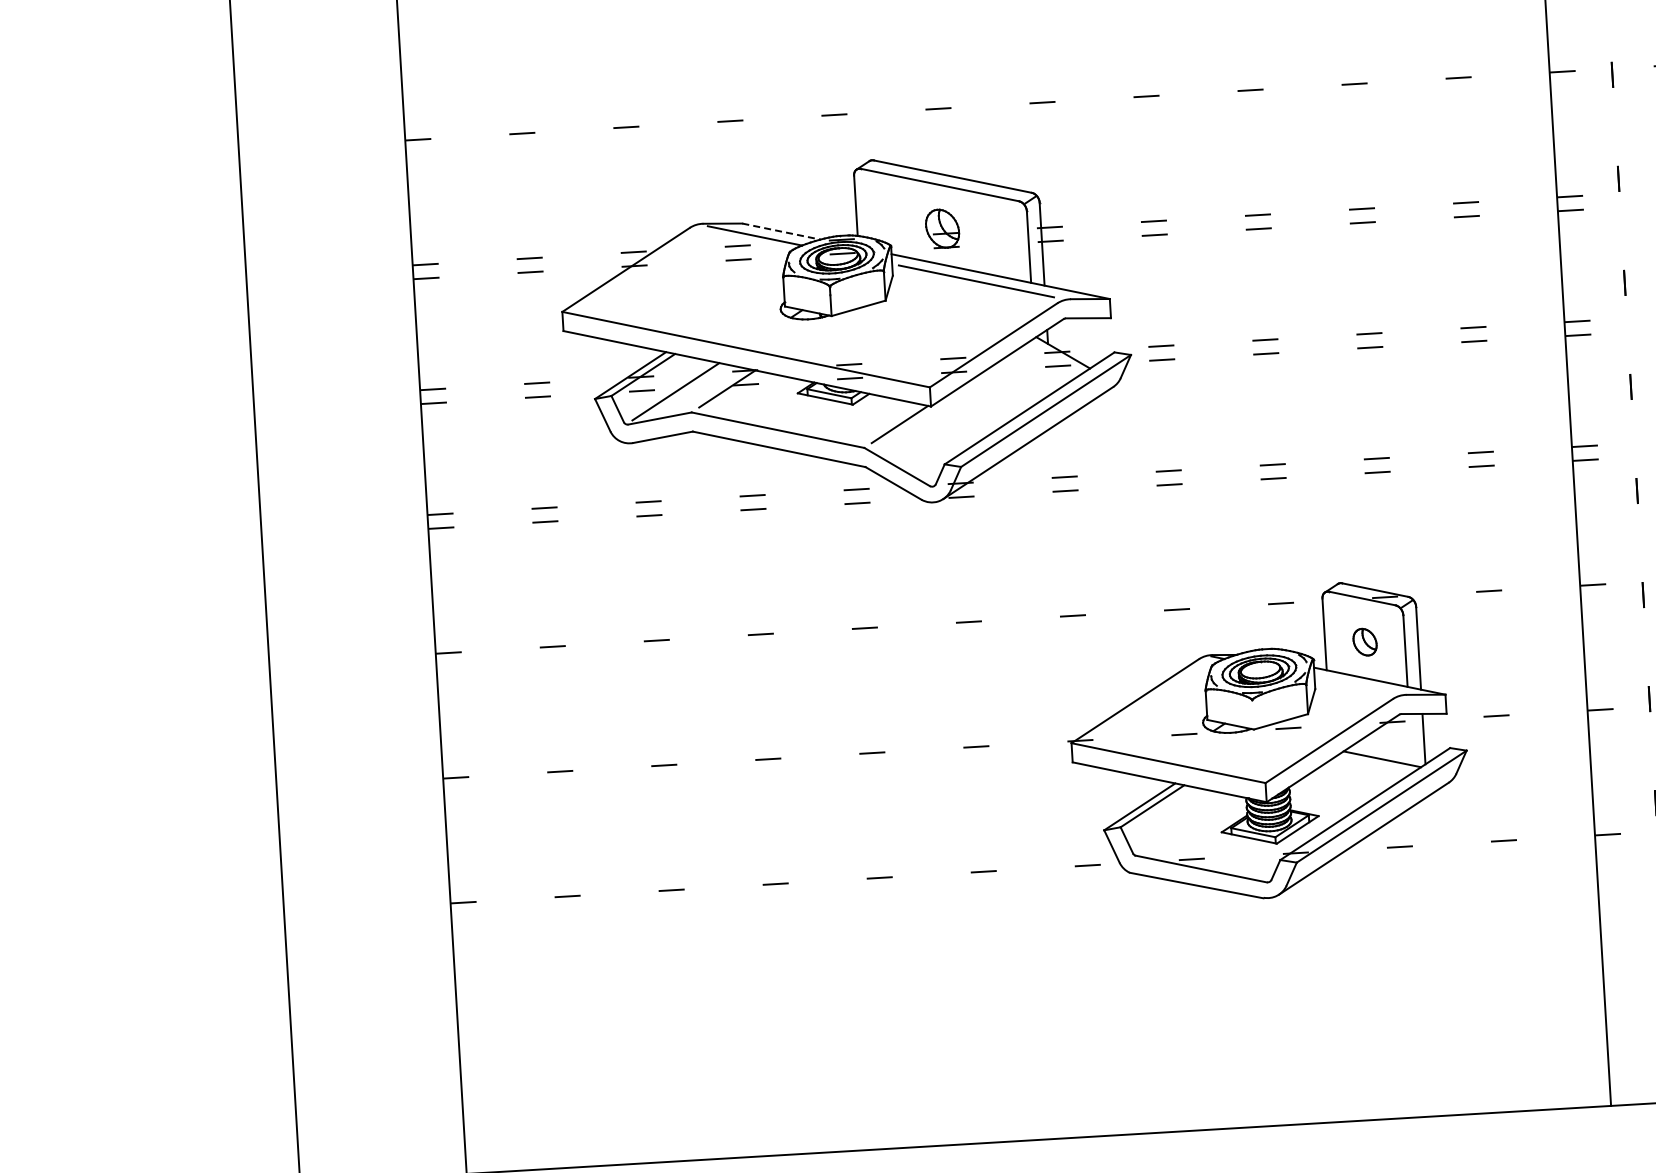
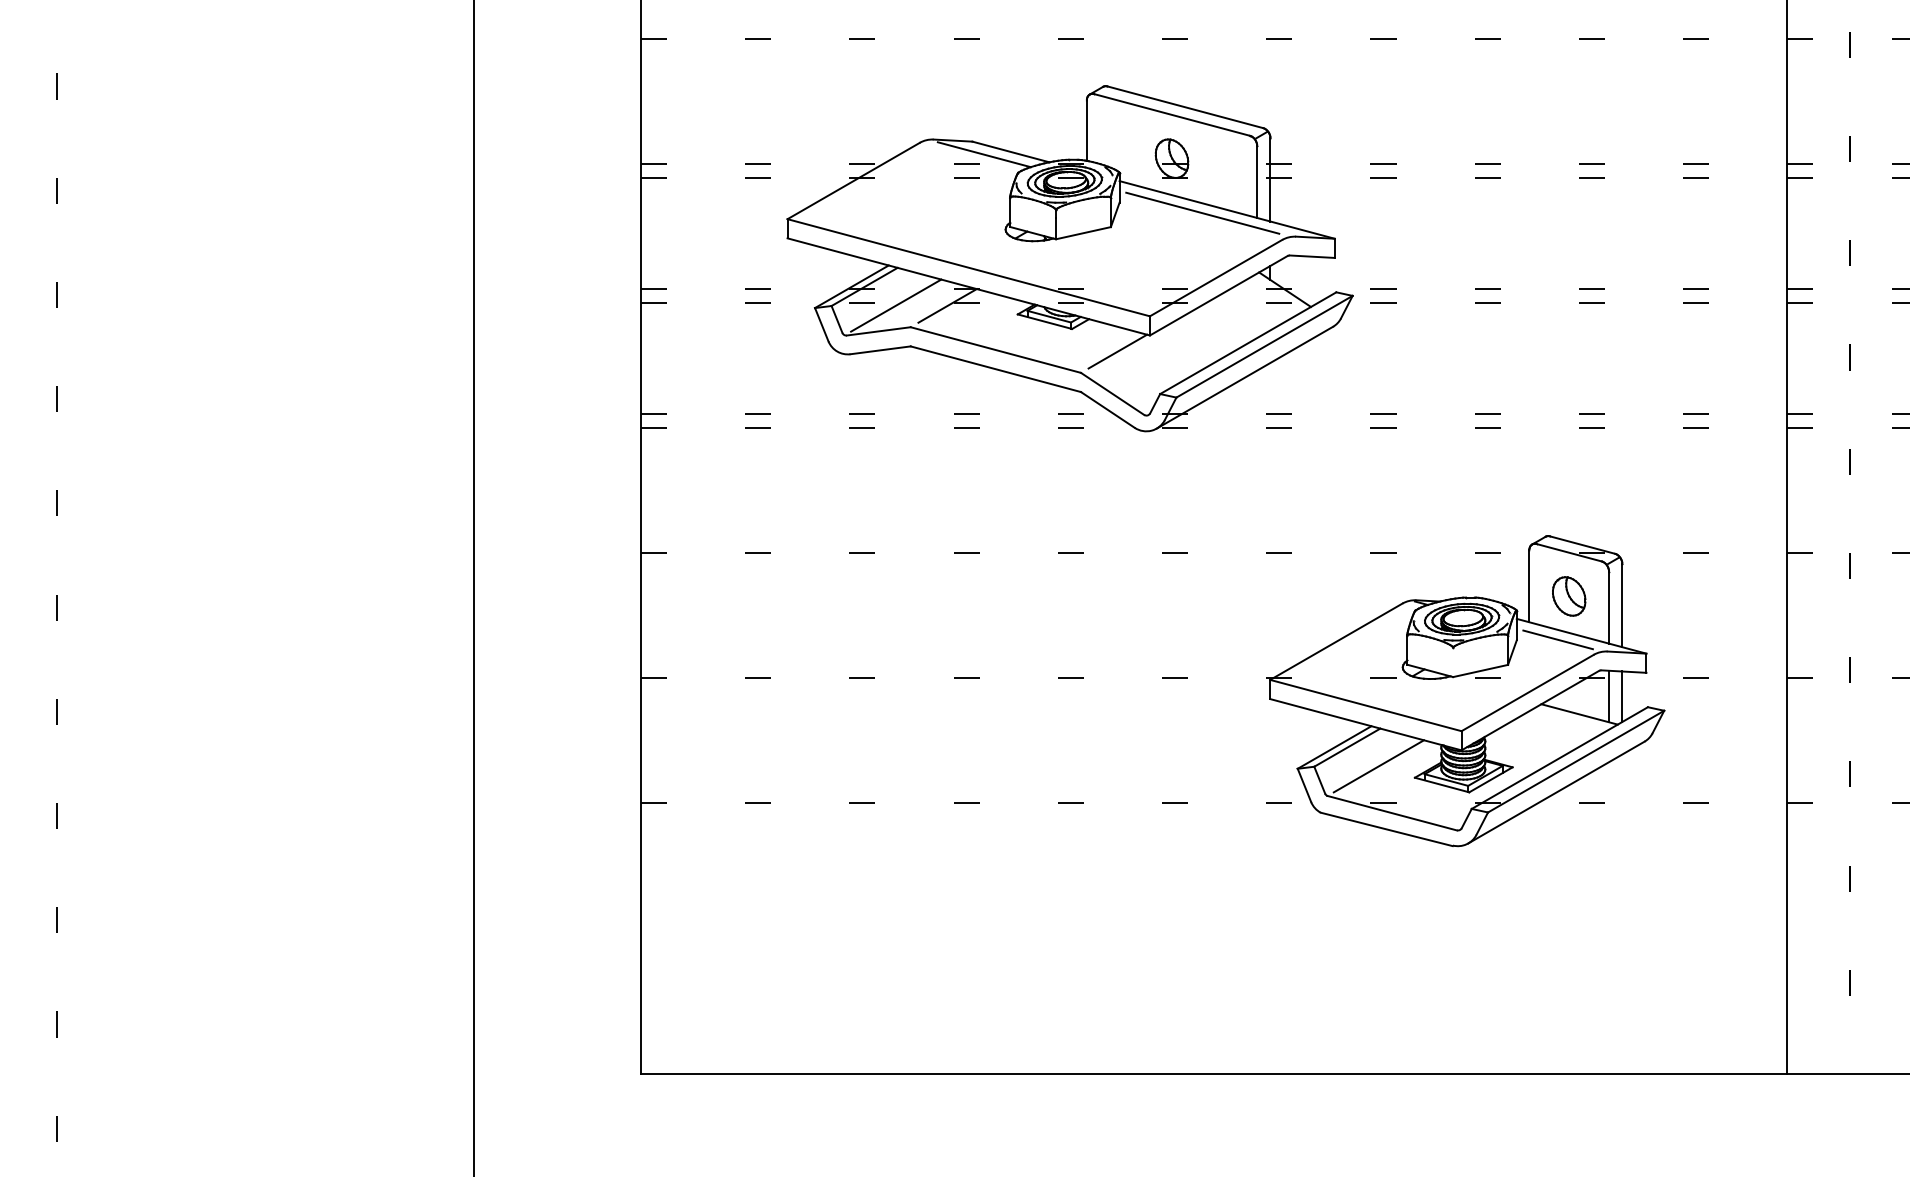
line: (780, 231) -> (1010, 151), dashed -> solid
part: (1365, 642) -> (1569, 596), size x1.43
line: (1355, 685) -> (1557, 639), added
line: (1411, 739) -> (1609, 696), added
line: (1184, 823) -> (1378, 766), added

